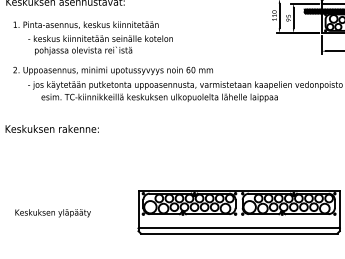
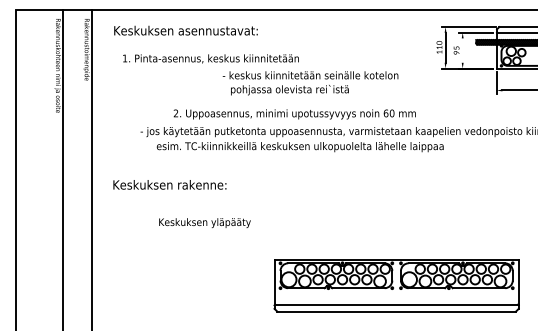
line: (293, 18) -> (462, 50), removed
text: (100, 45) -> (310, 83), moved
text: (112, 70) -> (294, 114), moved
text: (52, 213) -> (204, 223), moved

